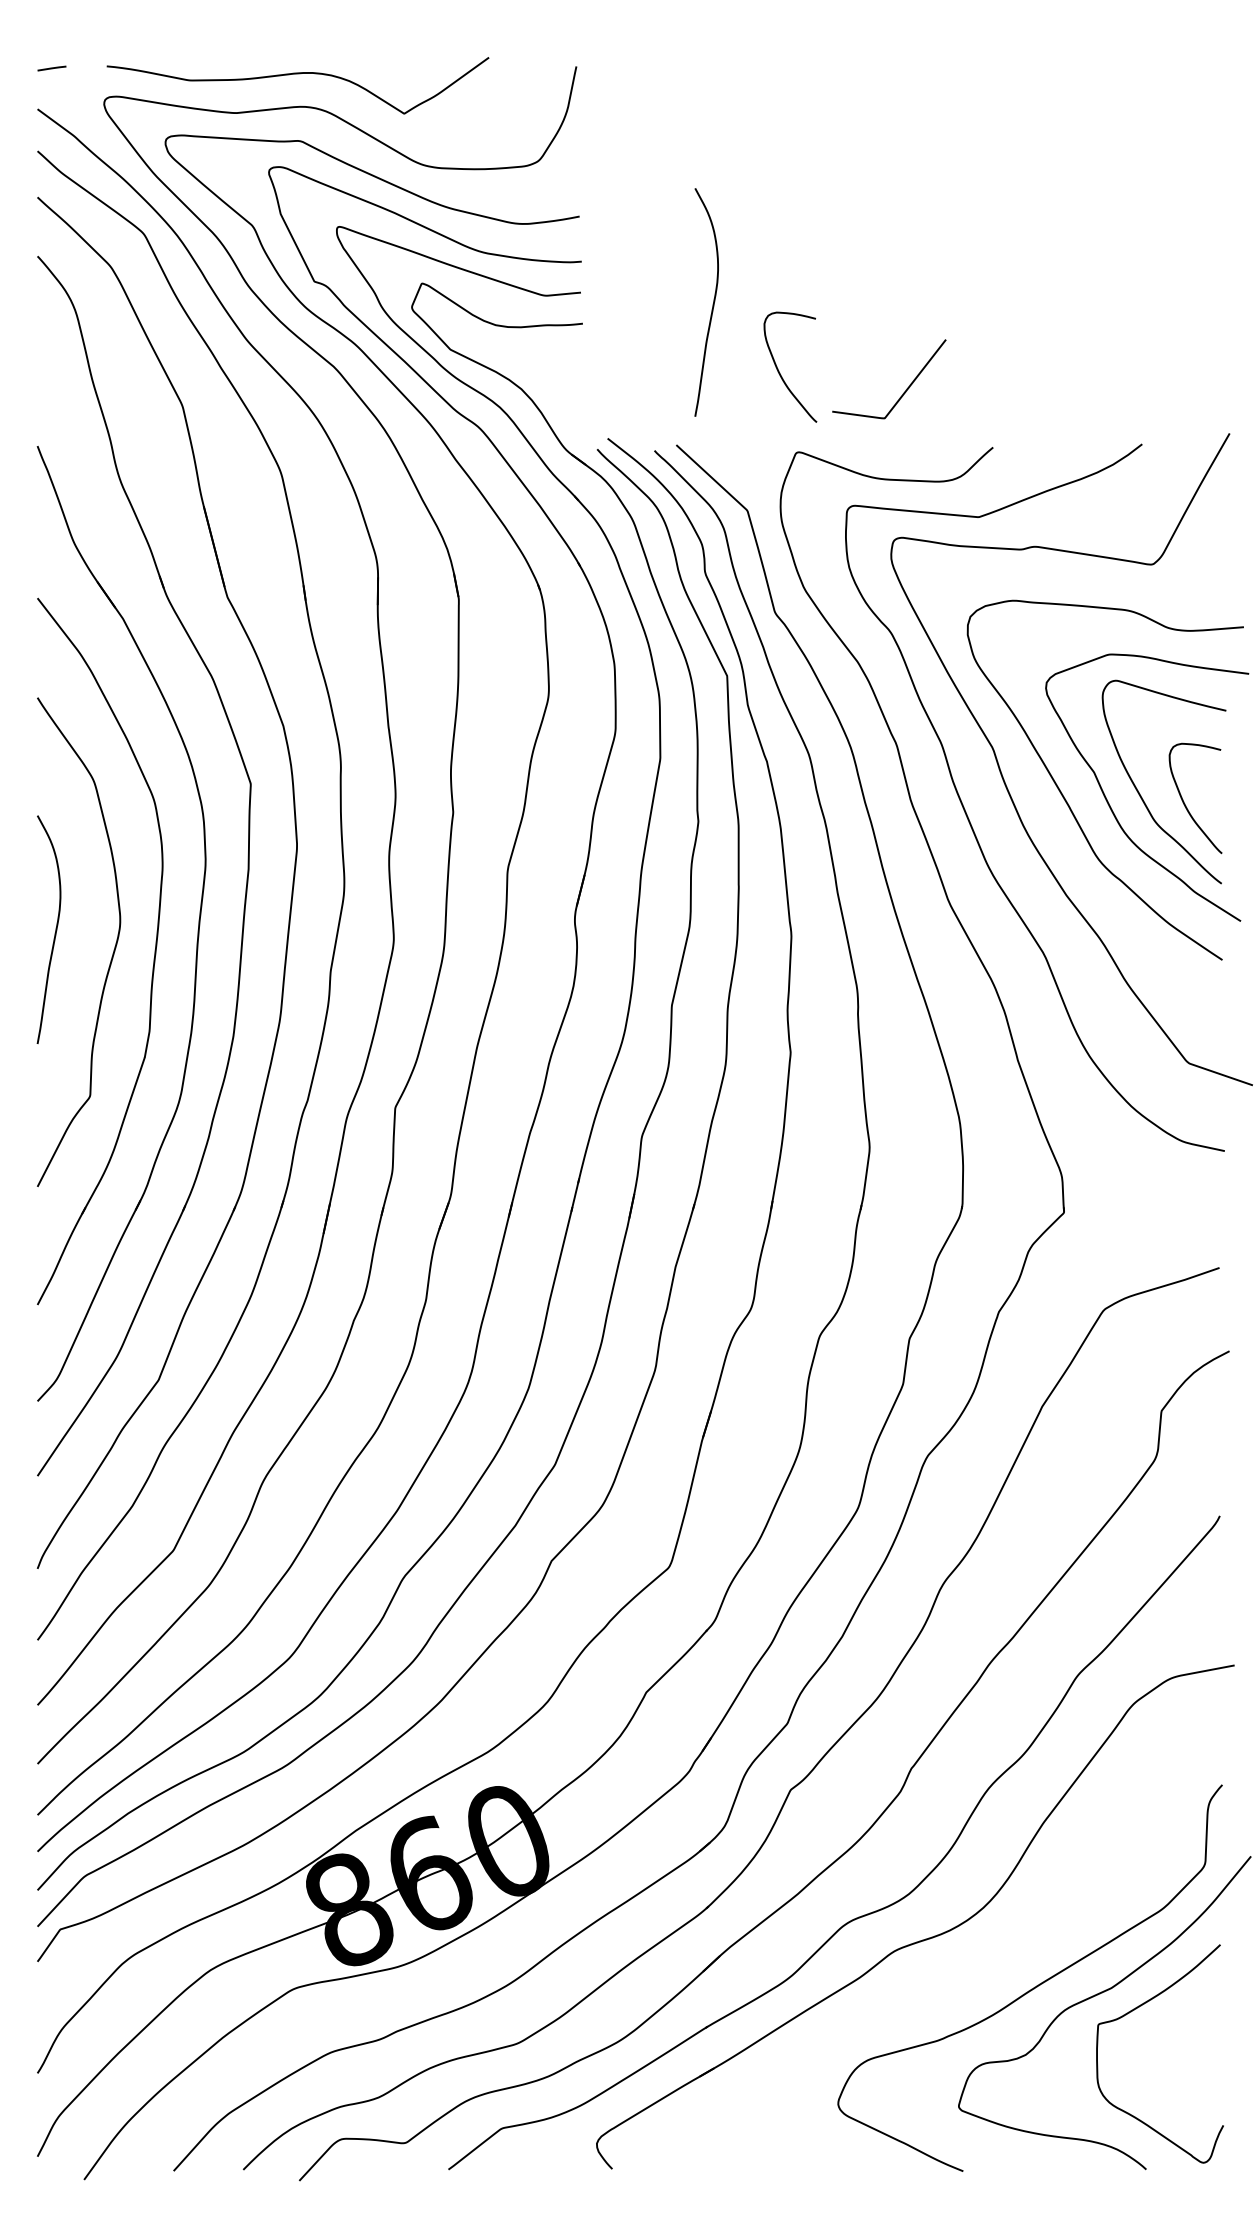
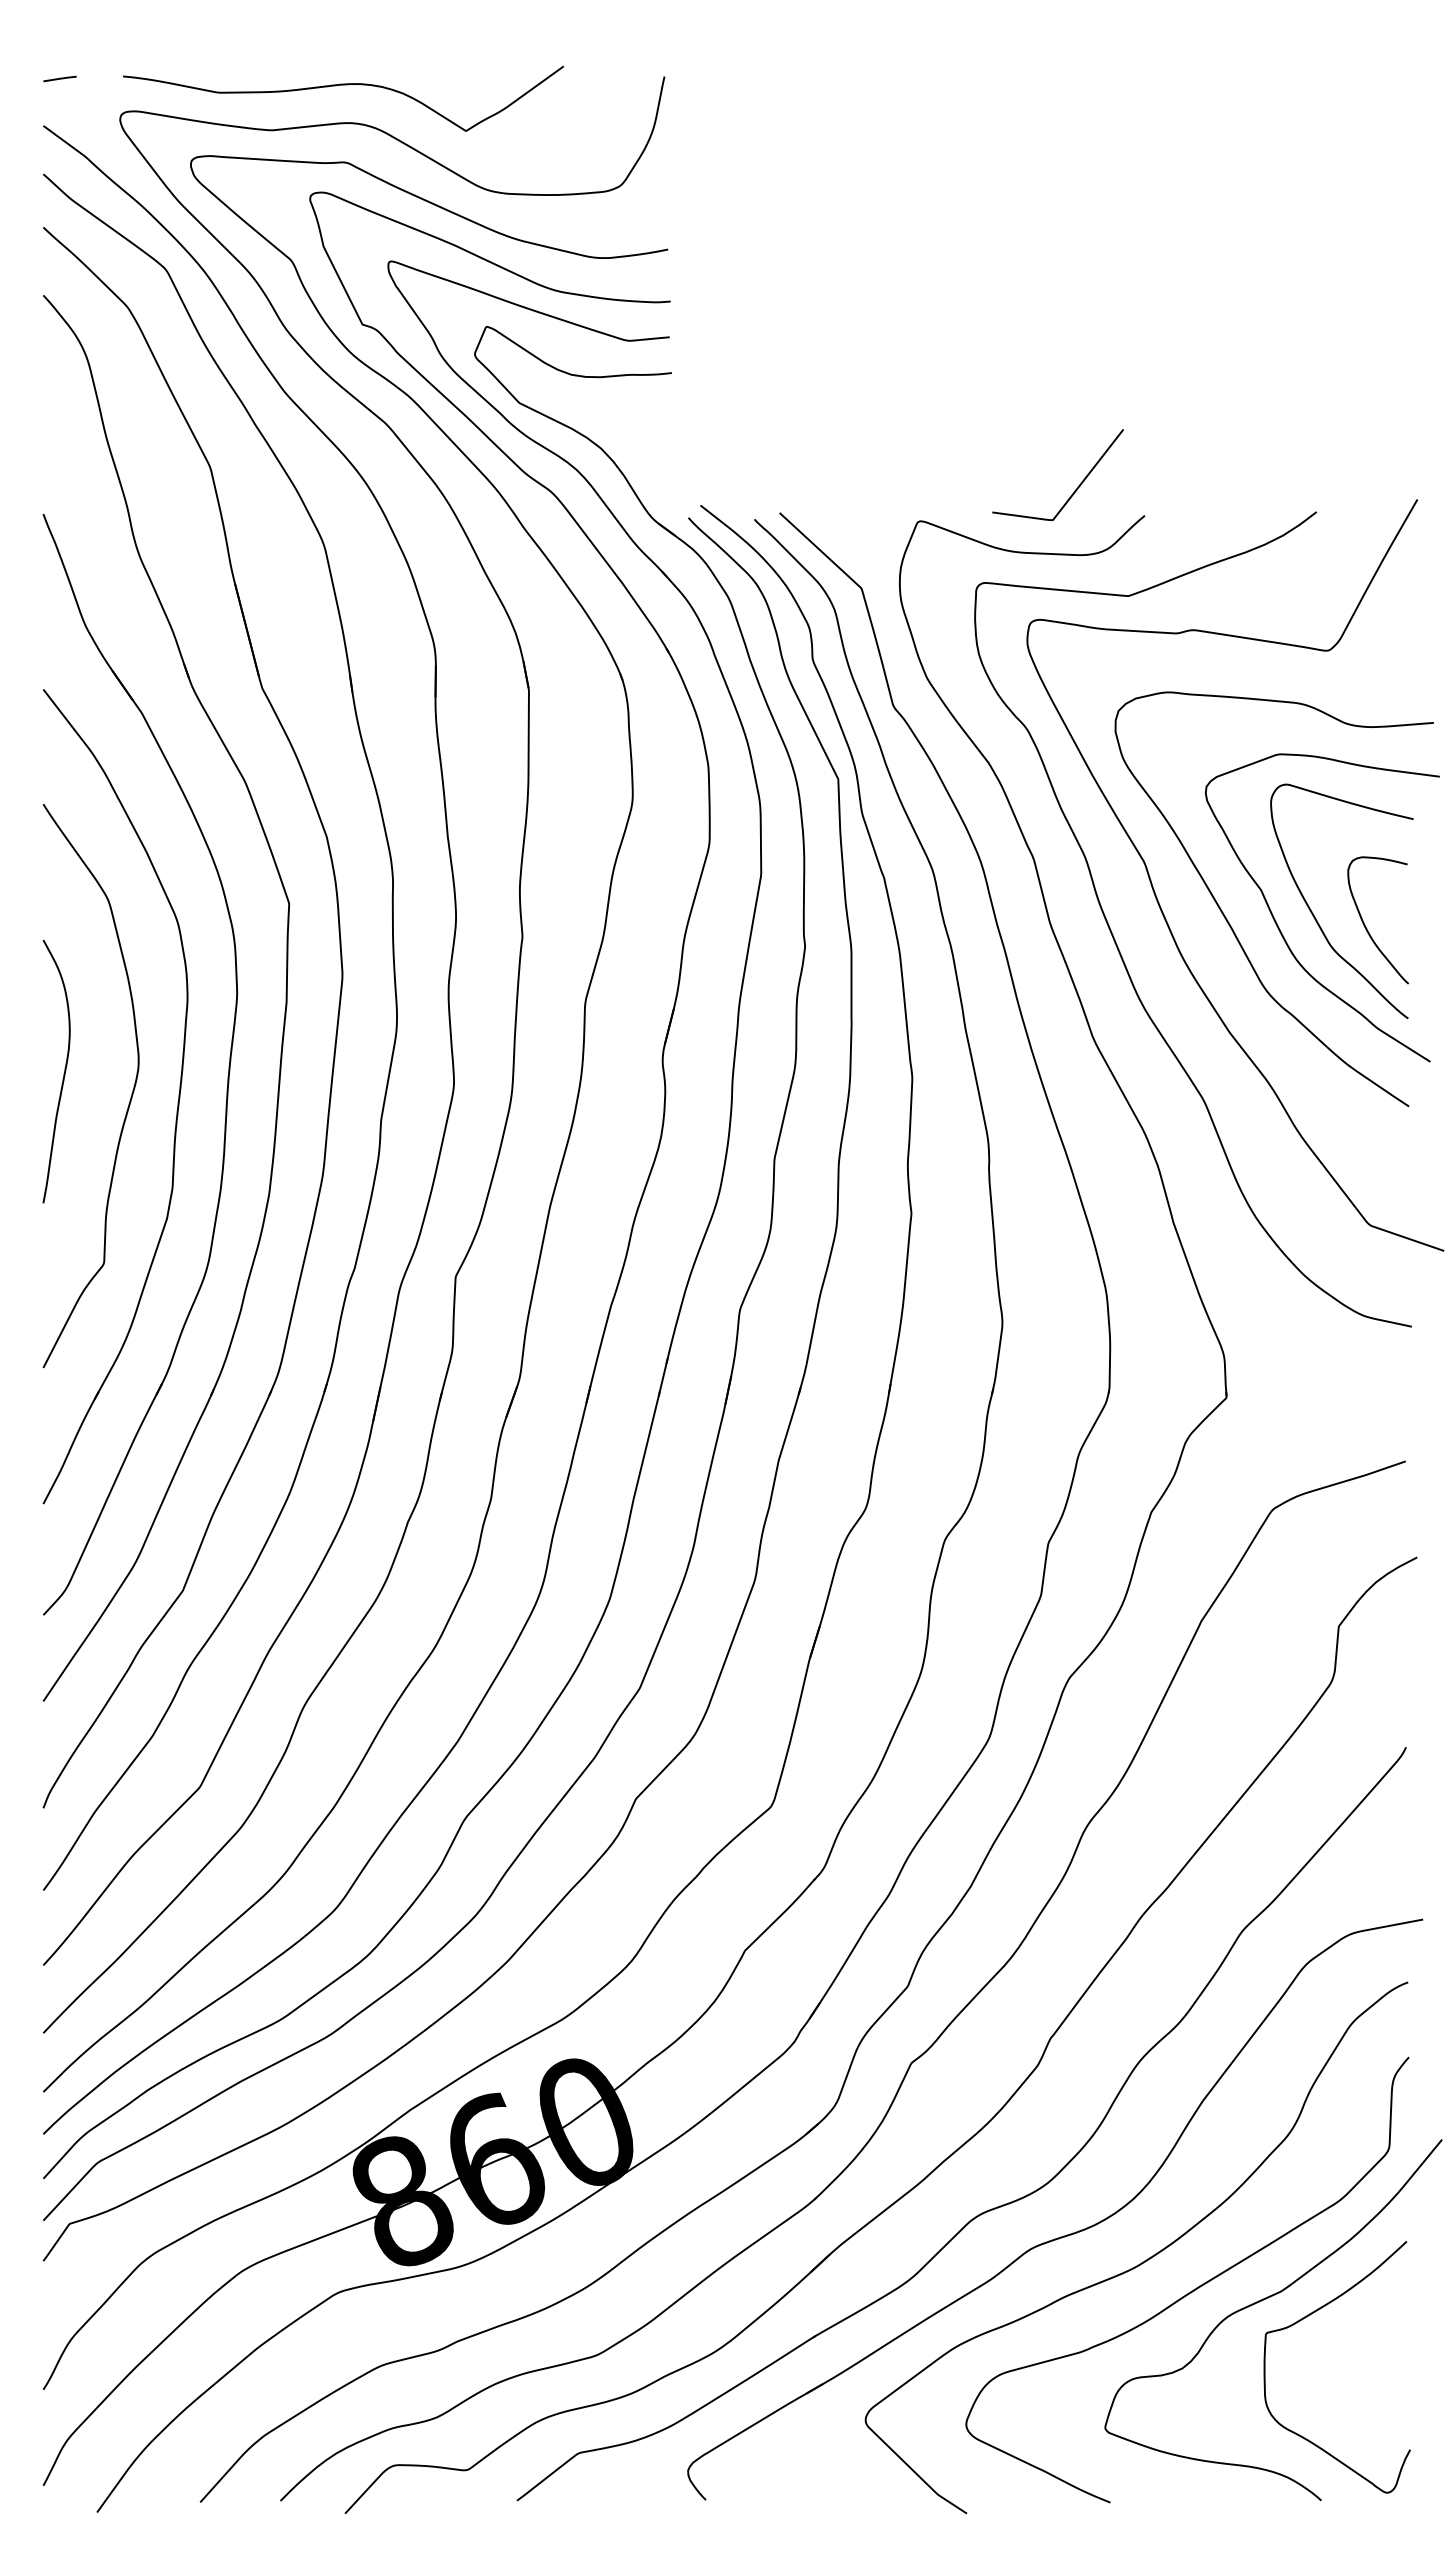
curve: (712, 304) -> (821, 350), removed
curve: (780, 372) -> (899, 429), removed
curve: (903, 392) -> (1074, 490), moved
curve: (992, 1961) -> (1144, 2260), added

